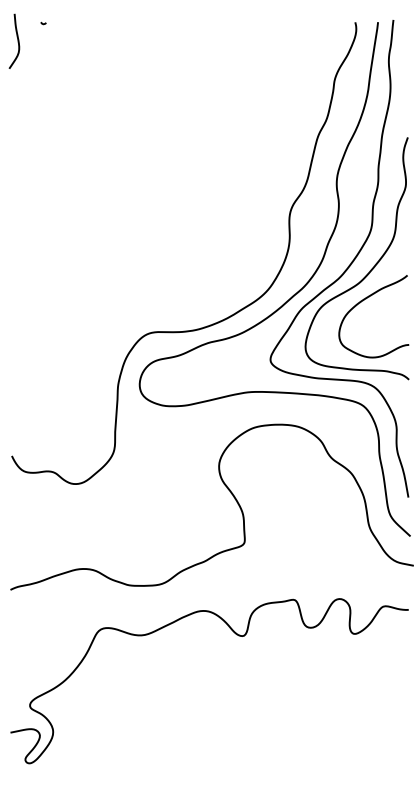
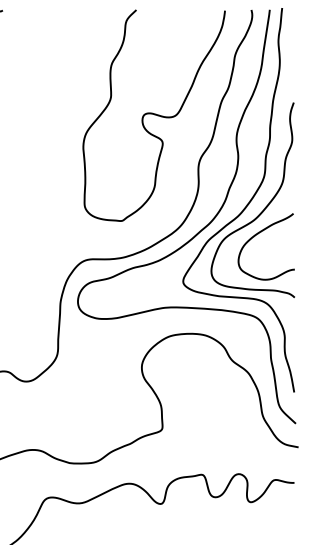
curve: (234, 152) -> (154, 114), added

